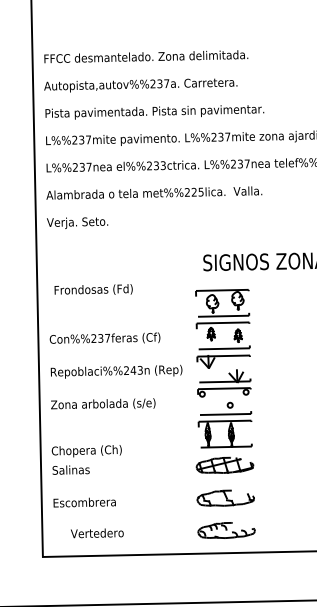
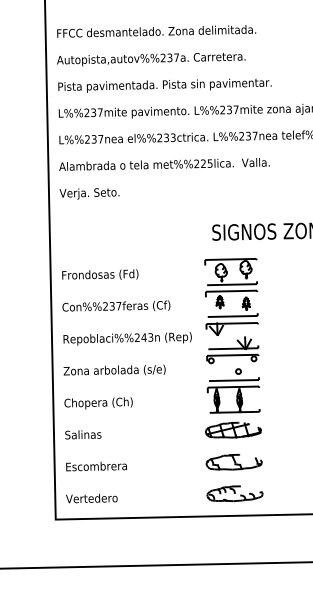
text: (93, 289) -> (100, 274), moved
text: (86, 451) -> (98, 403), moved
text: (96, 533) -> (91, 498), moved

